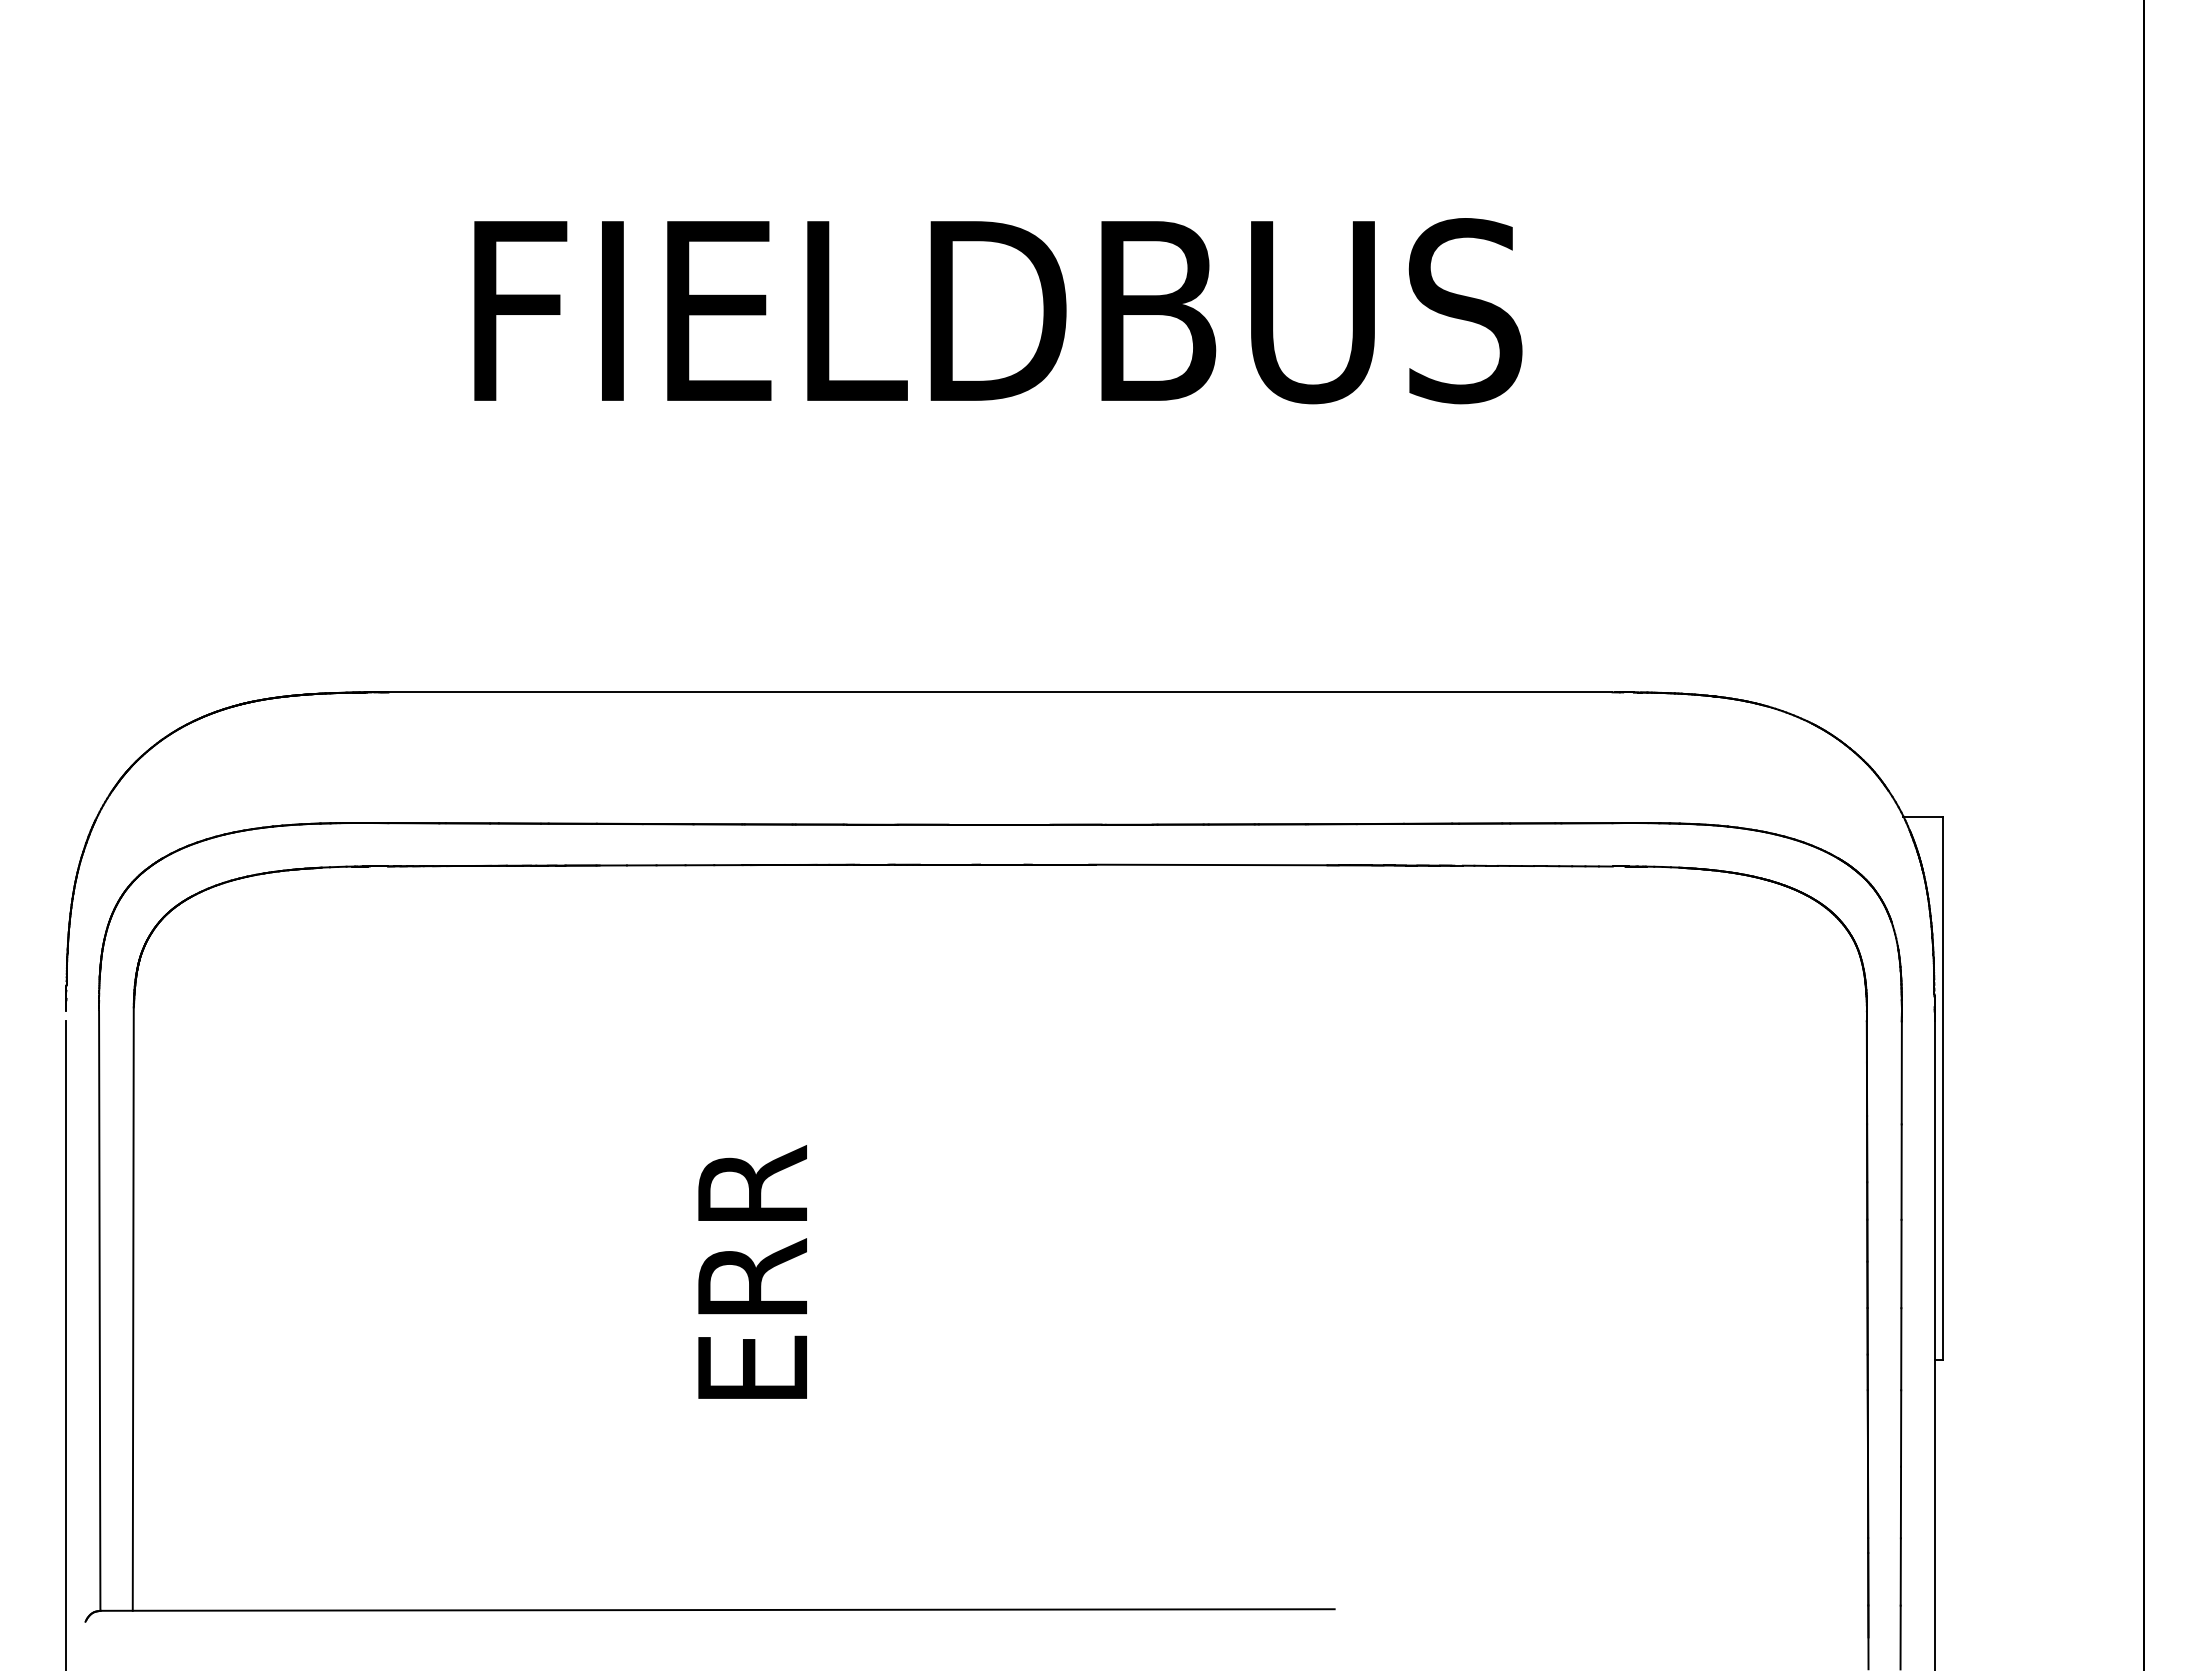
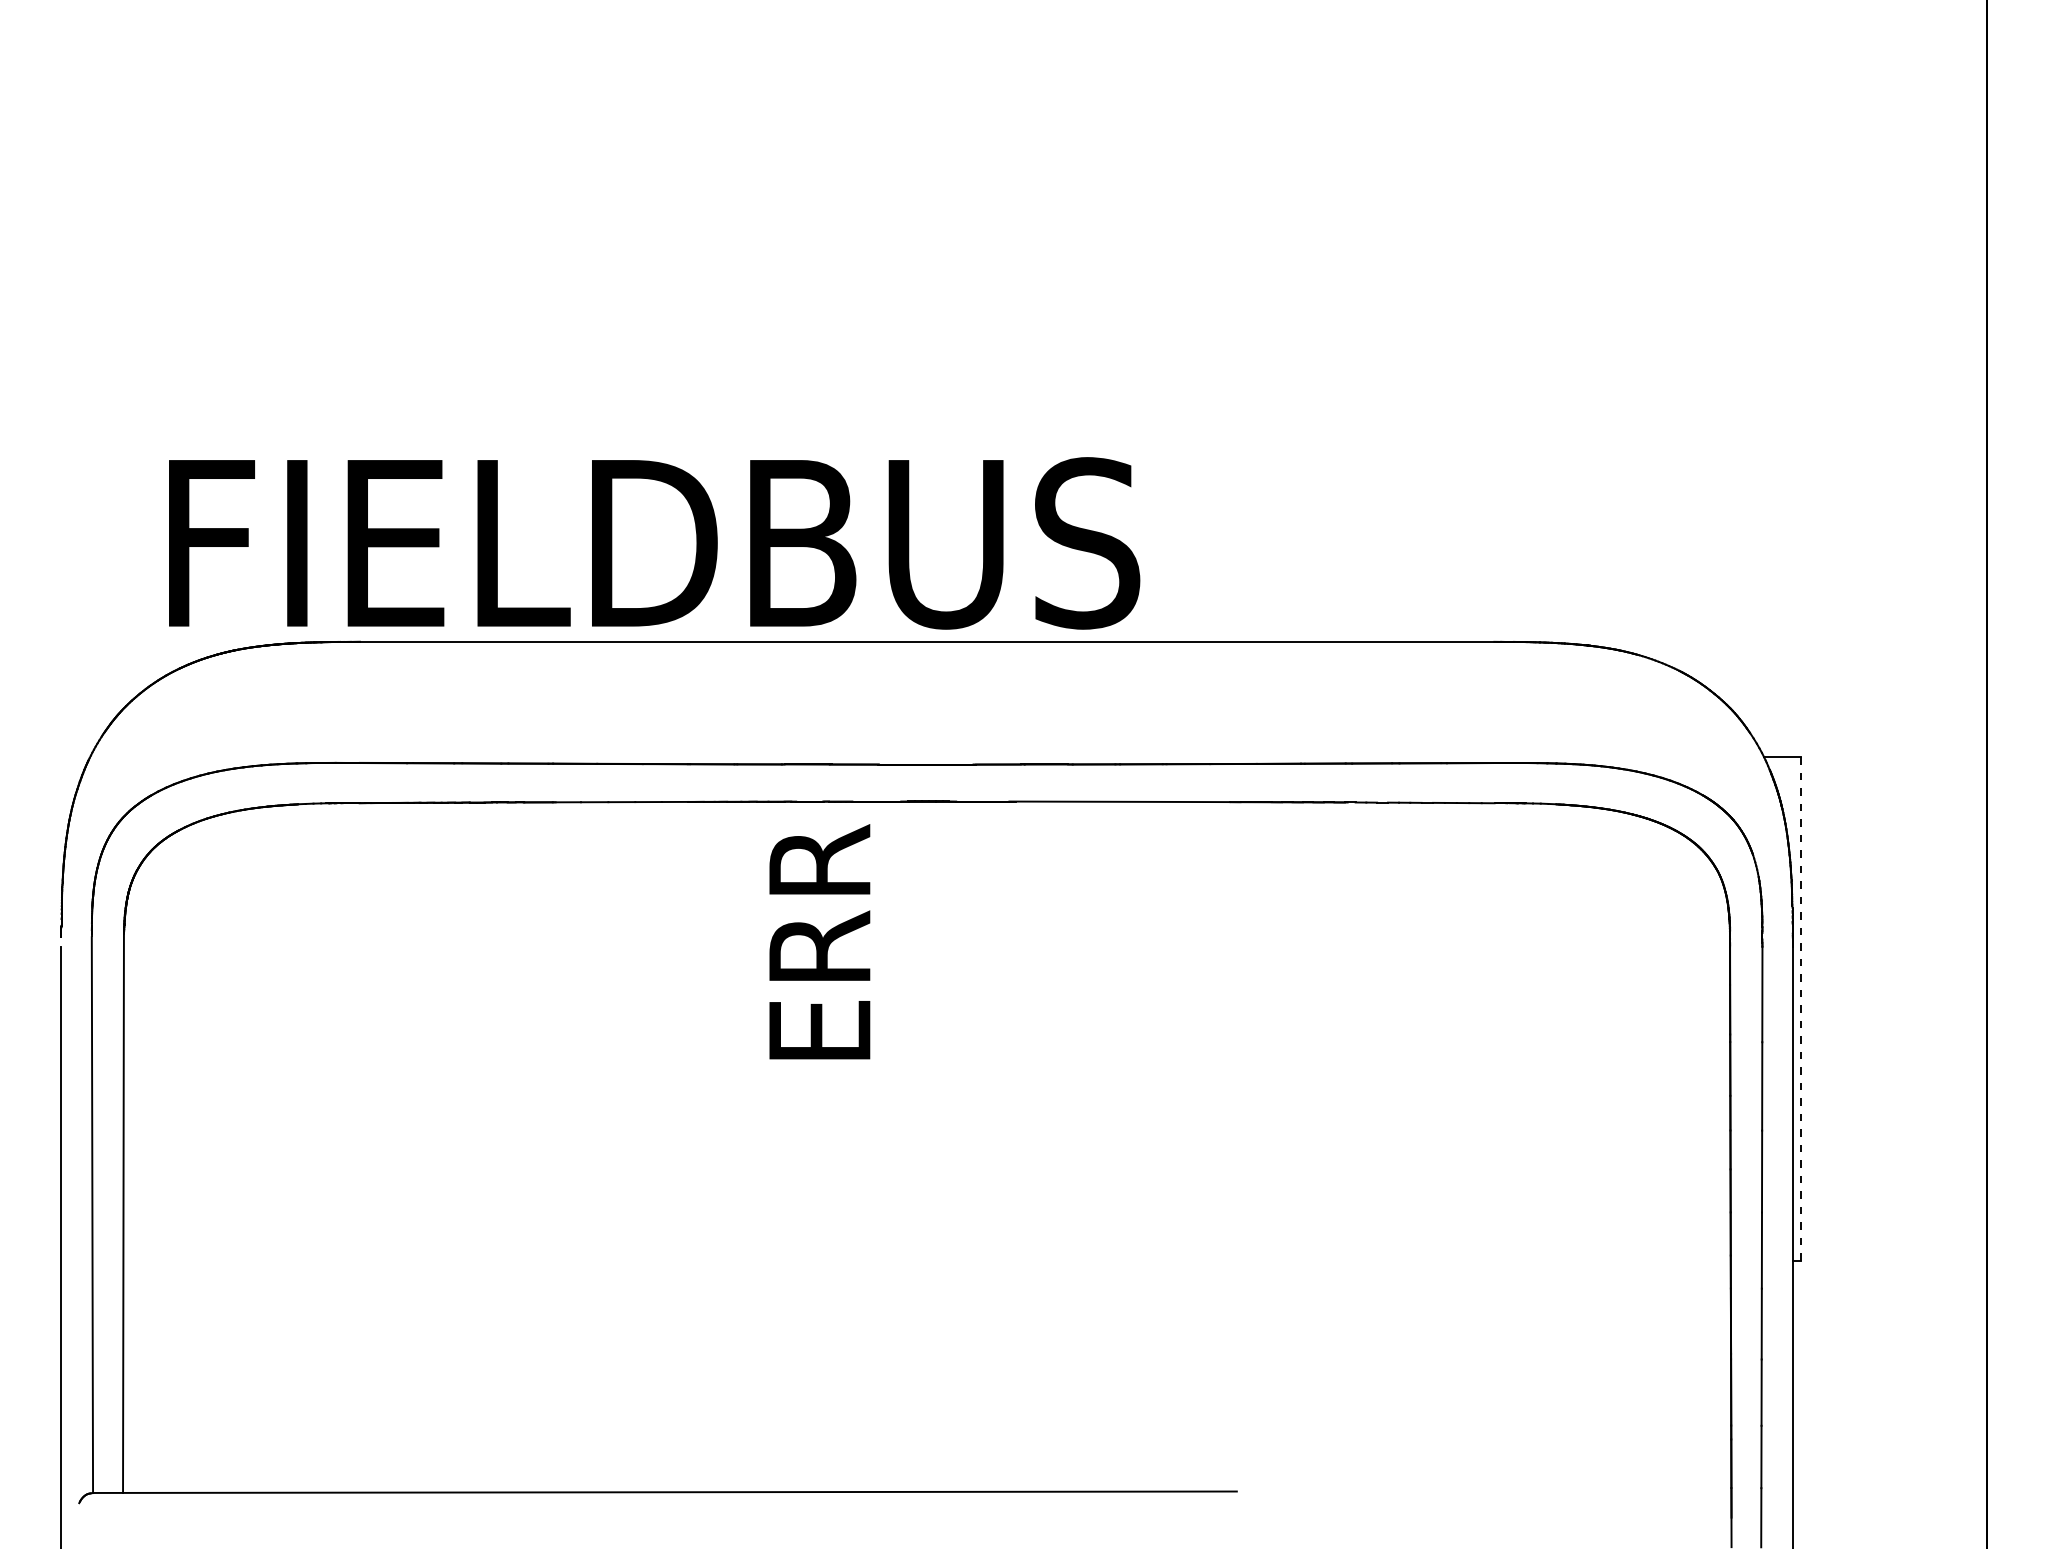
text: (998, 311) -> (654, 543), moved
line: (1943, 1088) -> (1801, 1008), solid -> dashed
text: (752, 1271) -> (819, 941), moved

